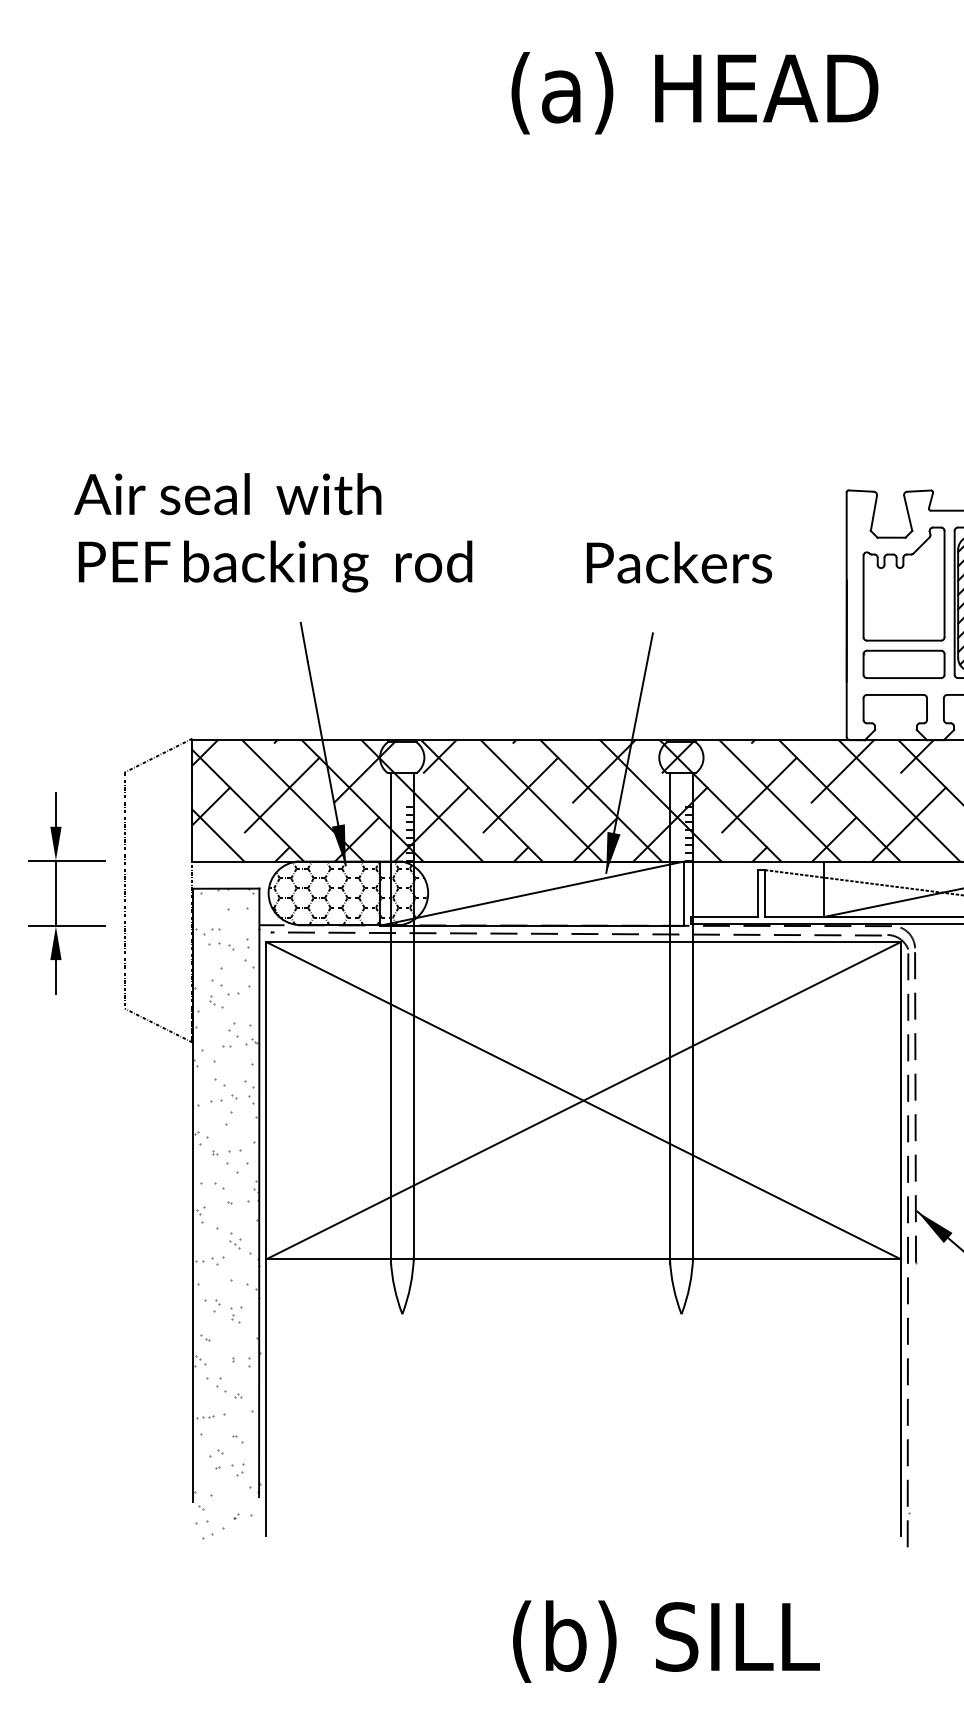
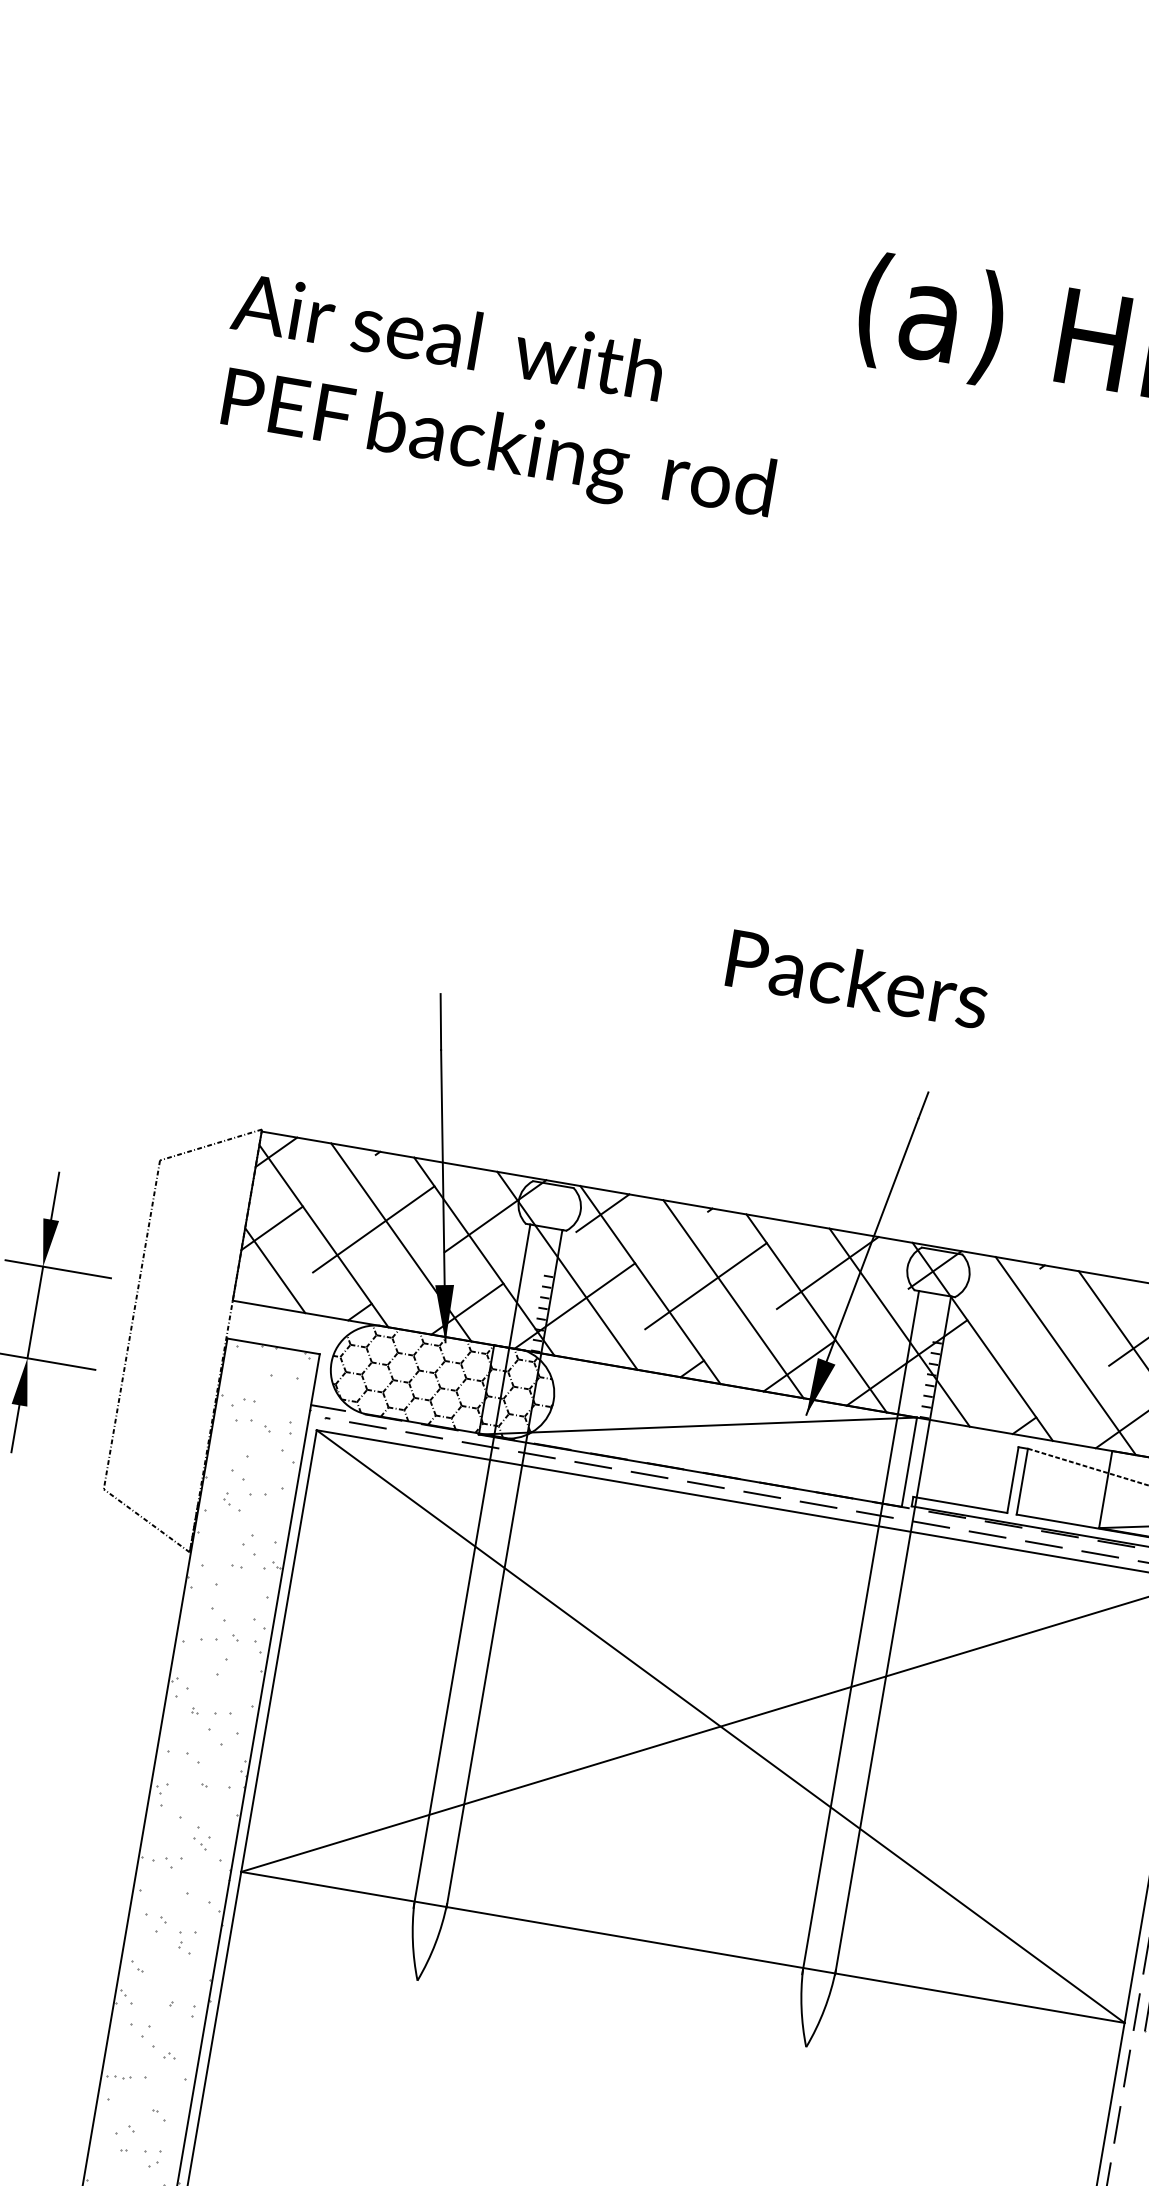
text: (273, 532) -> (502, 400), moved
text: (679, 562) -> (858, 978), moved
line: (759, 794) -> (1038, 1342), removed

